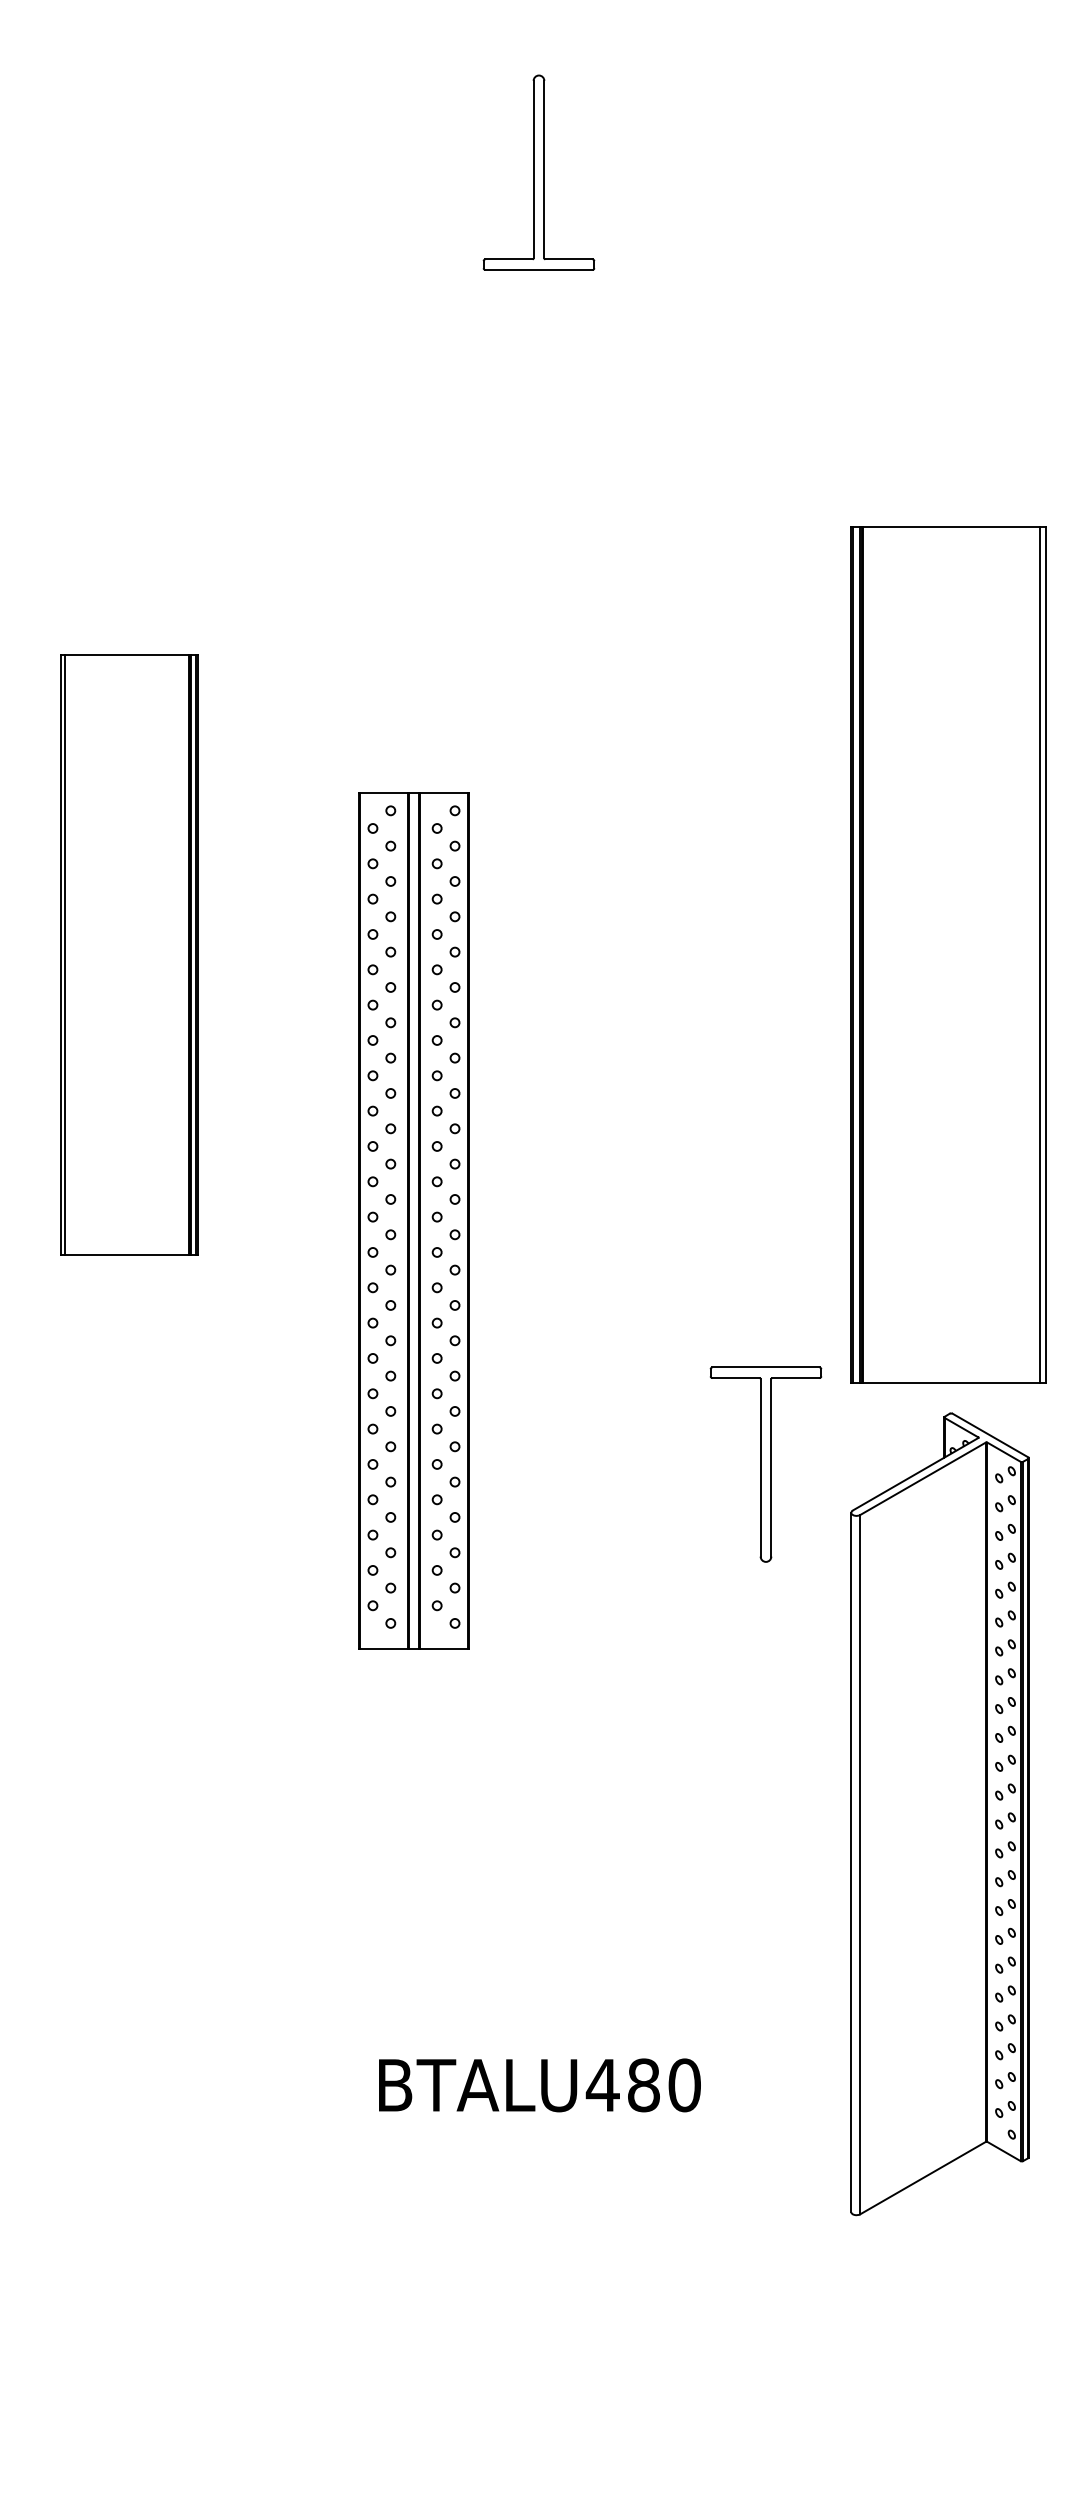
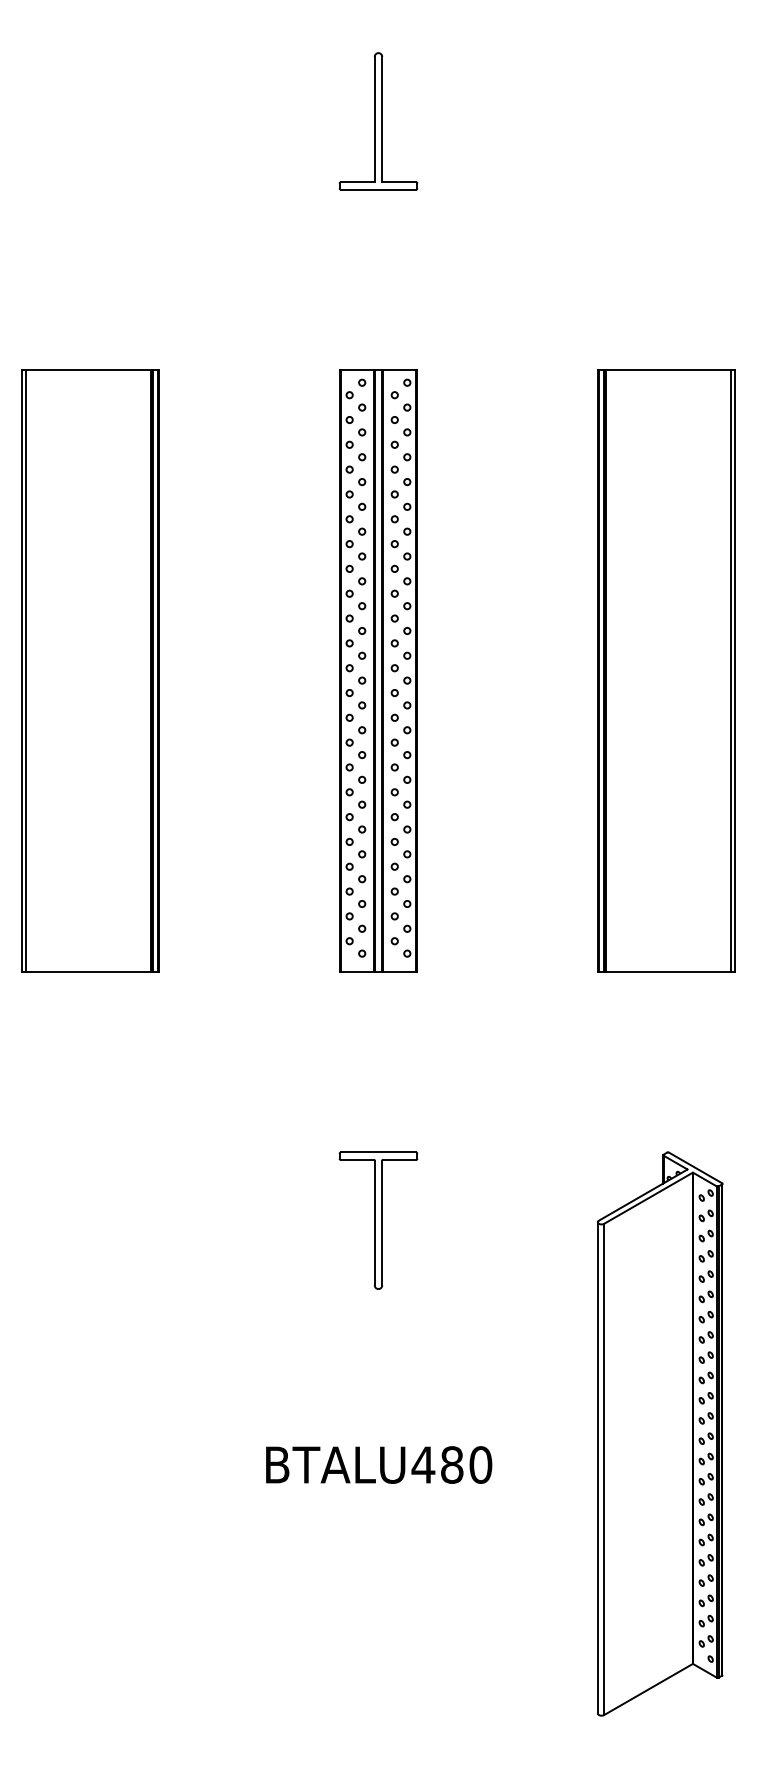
part: (129, 954) -> (90, 670), size x1.43
part: (413, 1220) -> (378, 670), moved
part: (765, 1464) -> (378, 1220), moved
part: (939, 1814) -> (659, 1434), moved

